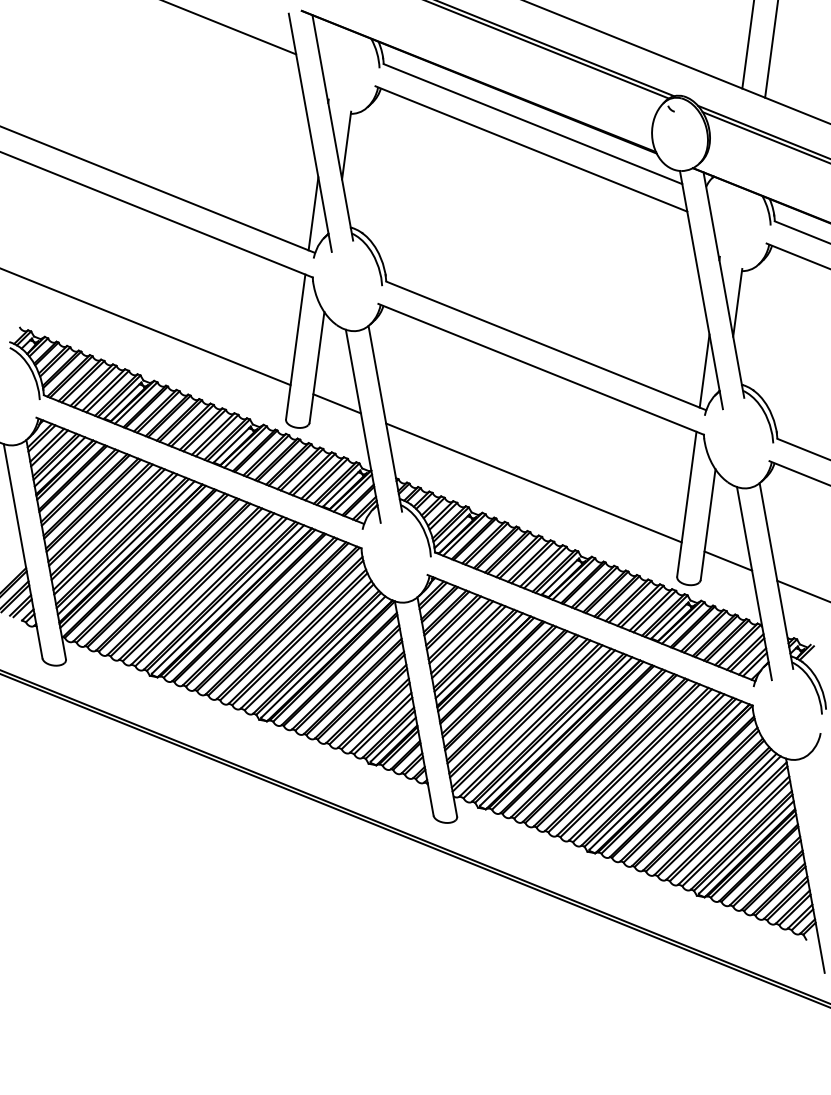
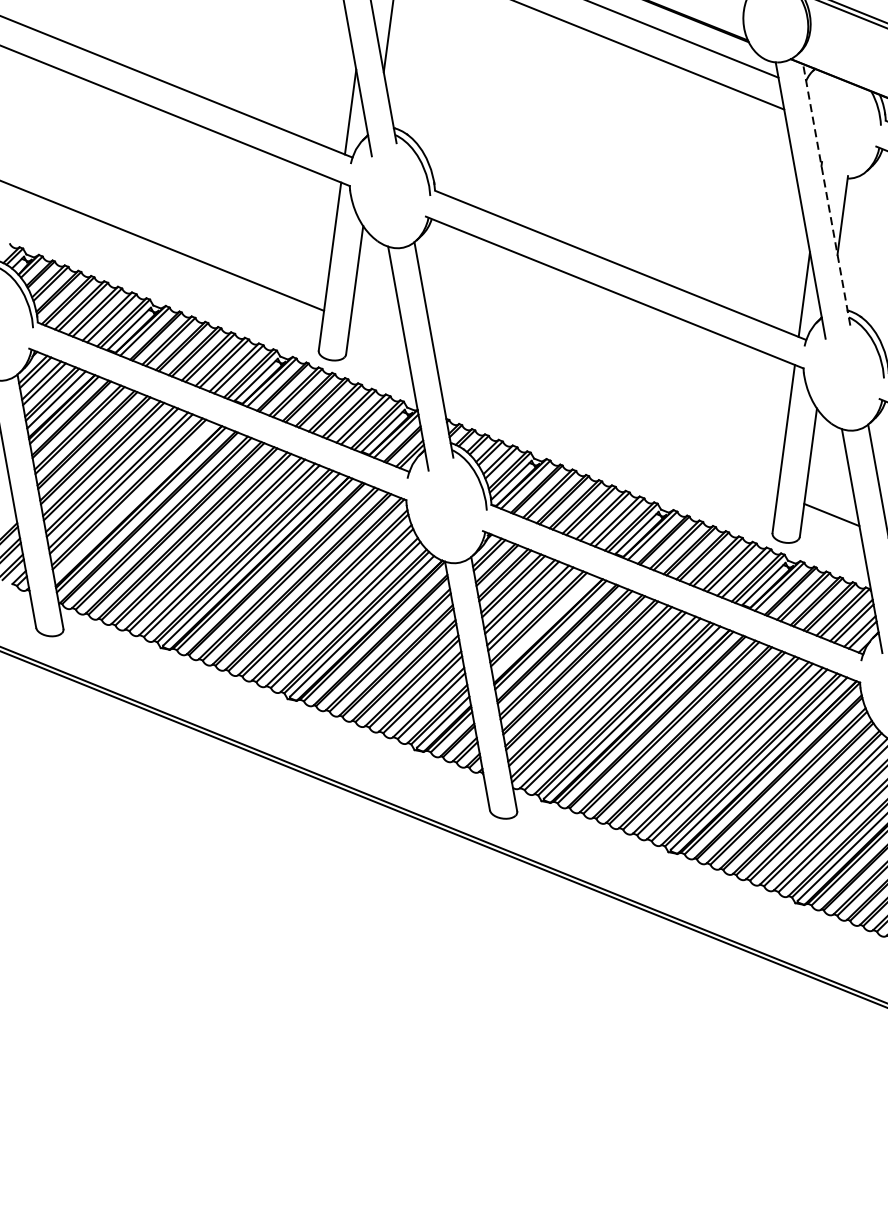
line: (723, 285) -> (826, 195), solid -> dashed
line: (336, 403) -> (377, 332), removed
line: (533, 482) -> (605, 423), removed
line: (125, 547) -> (132, 499), removed
line: (478, 655) -> (542, 624), removed

